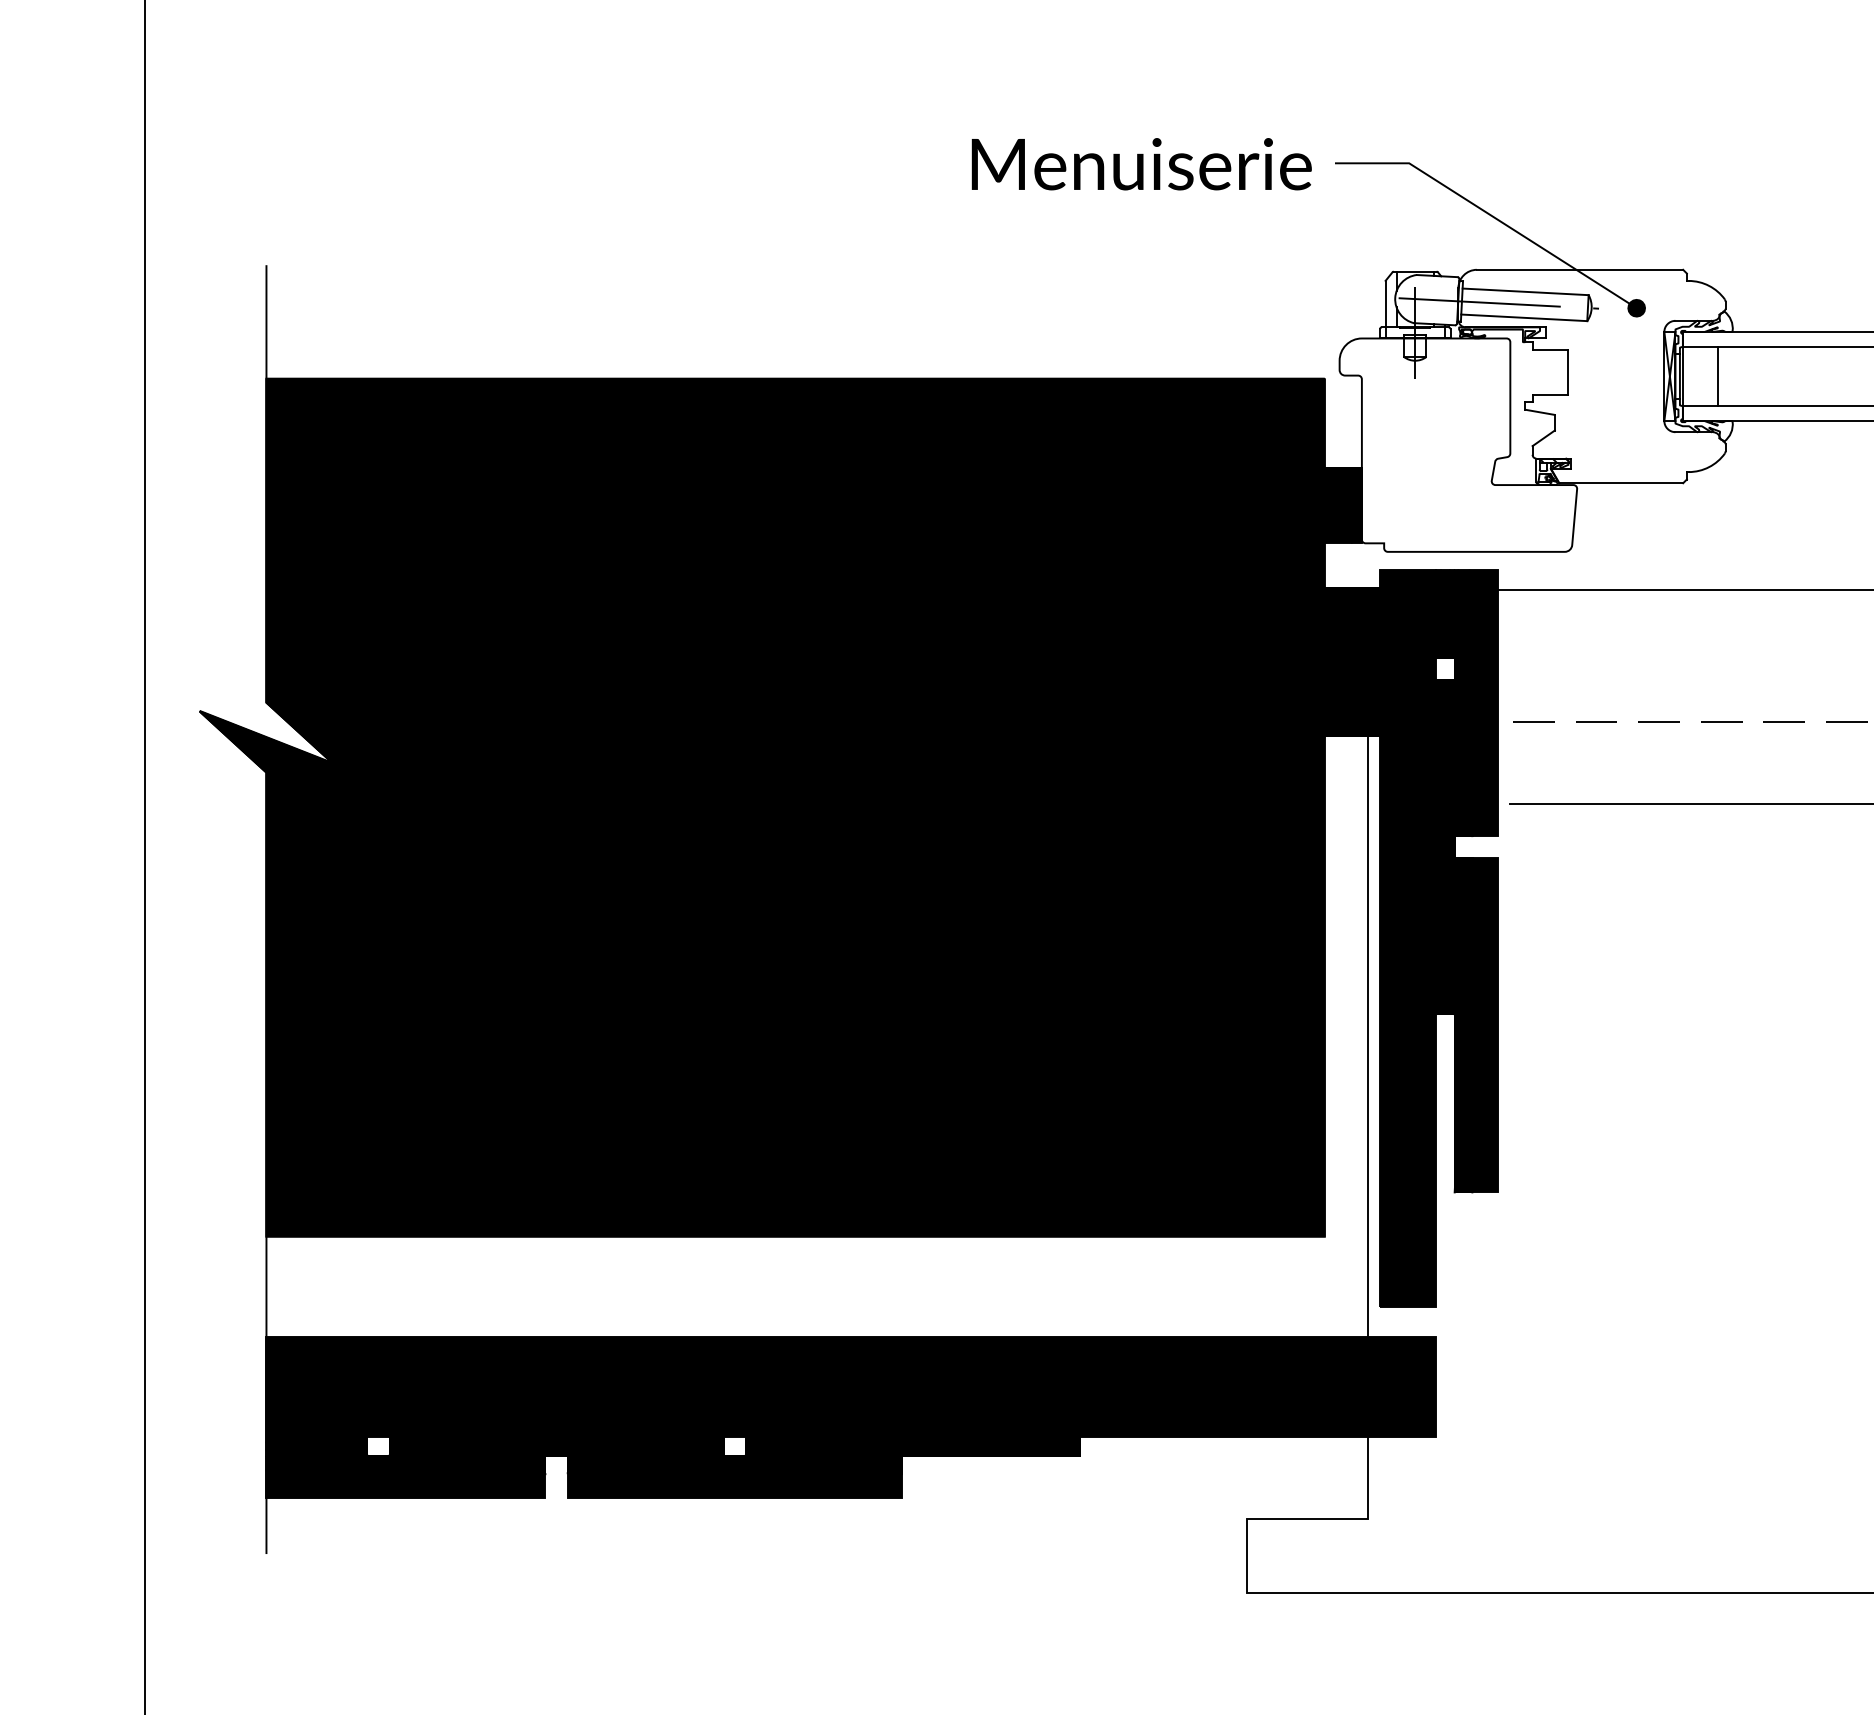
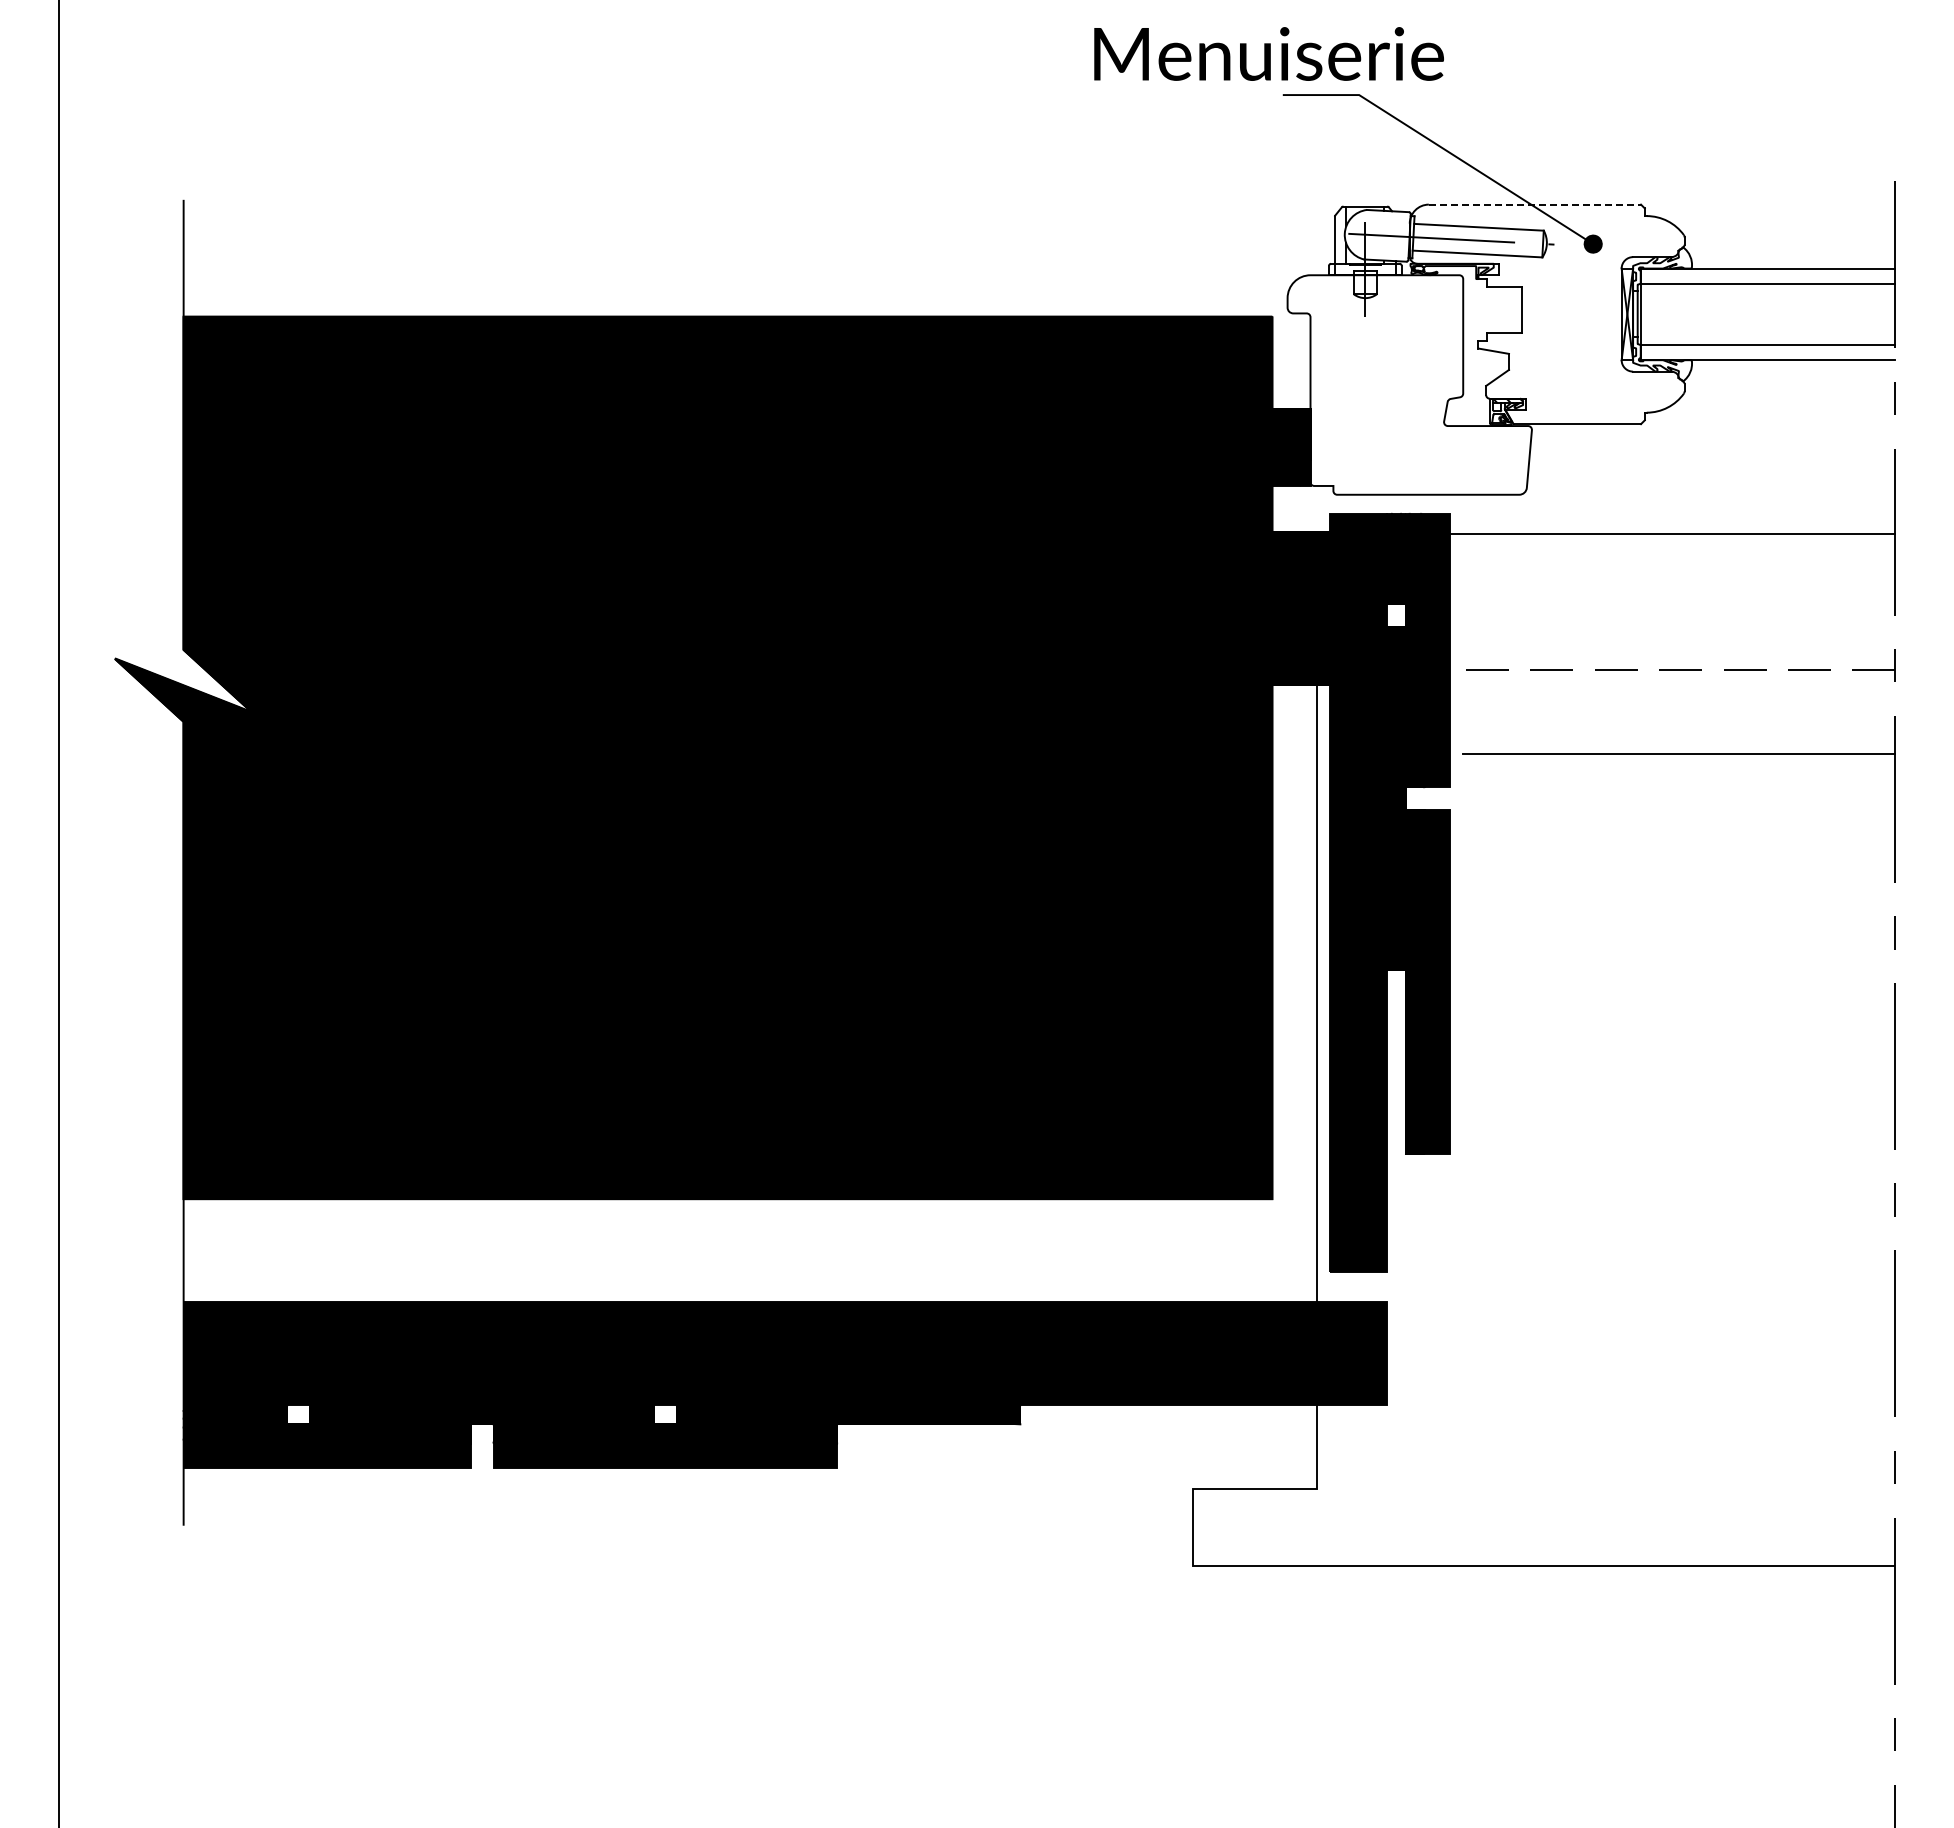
text: (1141, 163) -> (1268, 53), moved
line: (1580, 269) -> (1535, 204), solid -> dashed
line: (1718, 375) -> (1677, 313), removed

